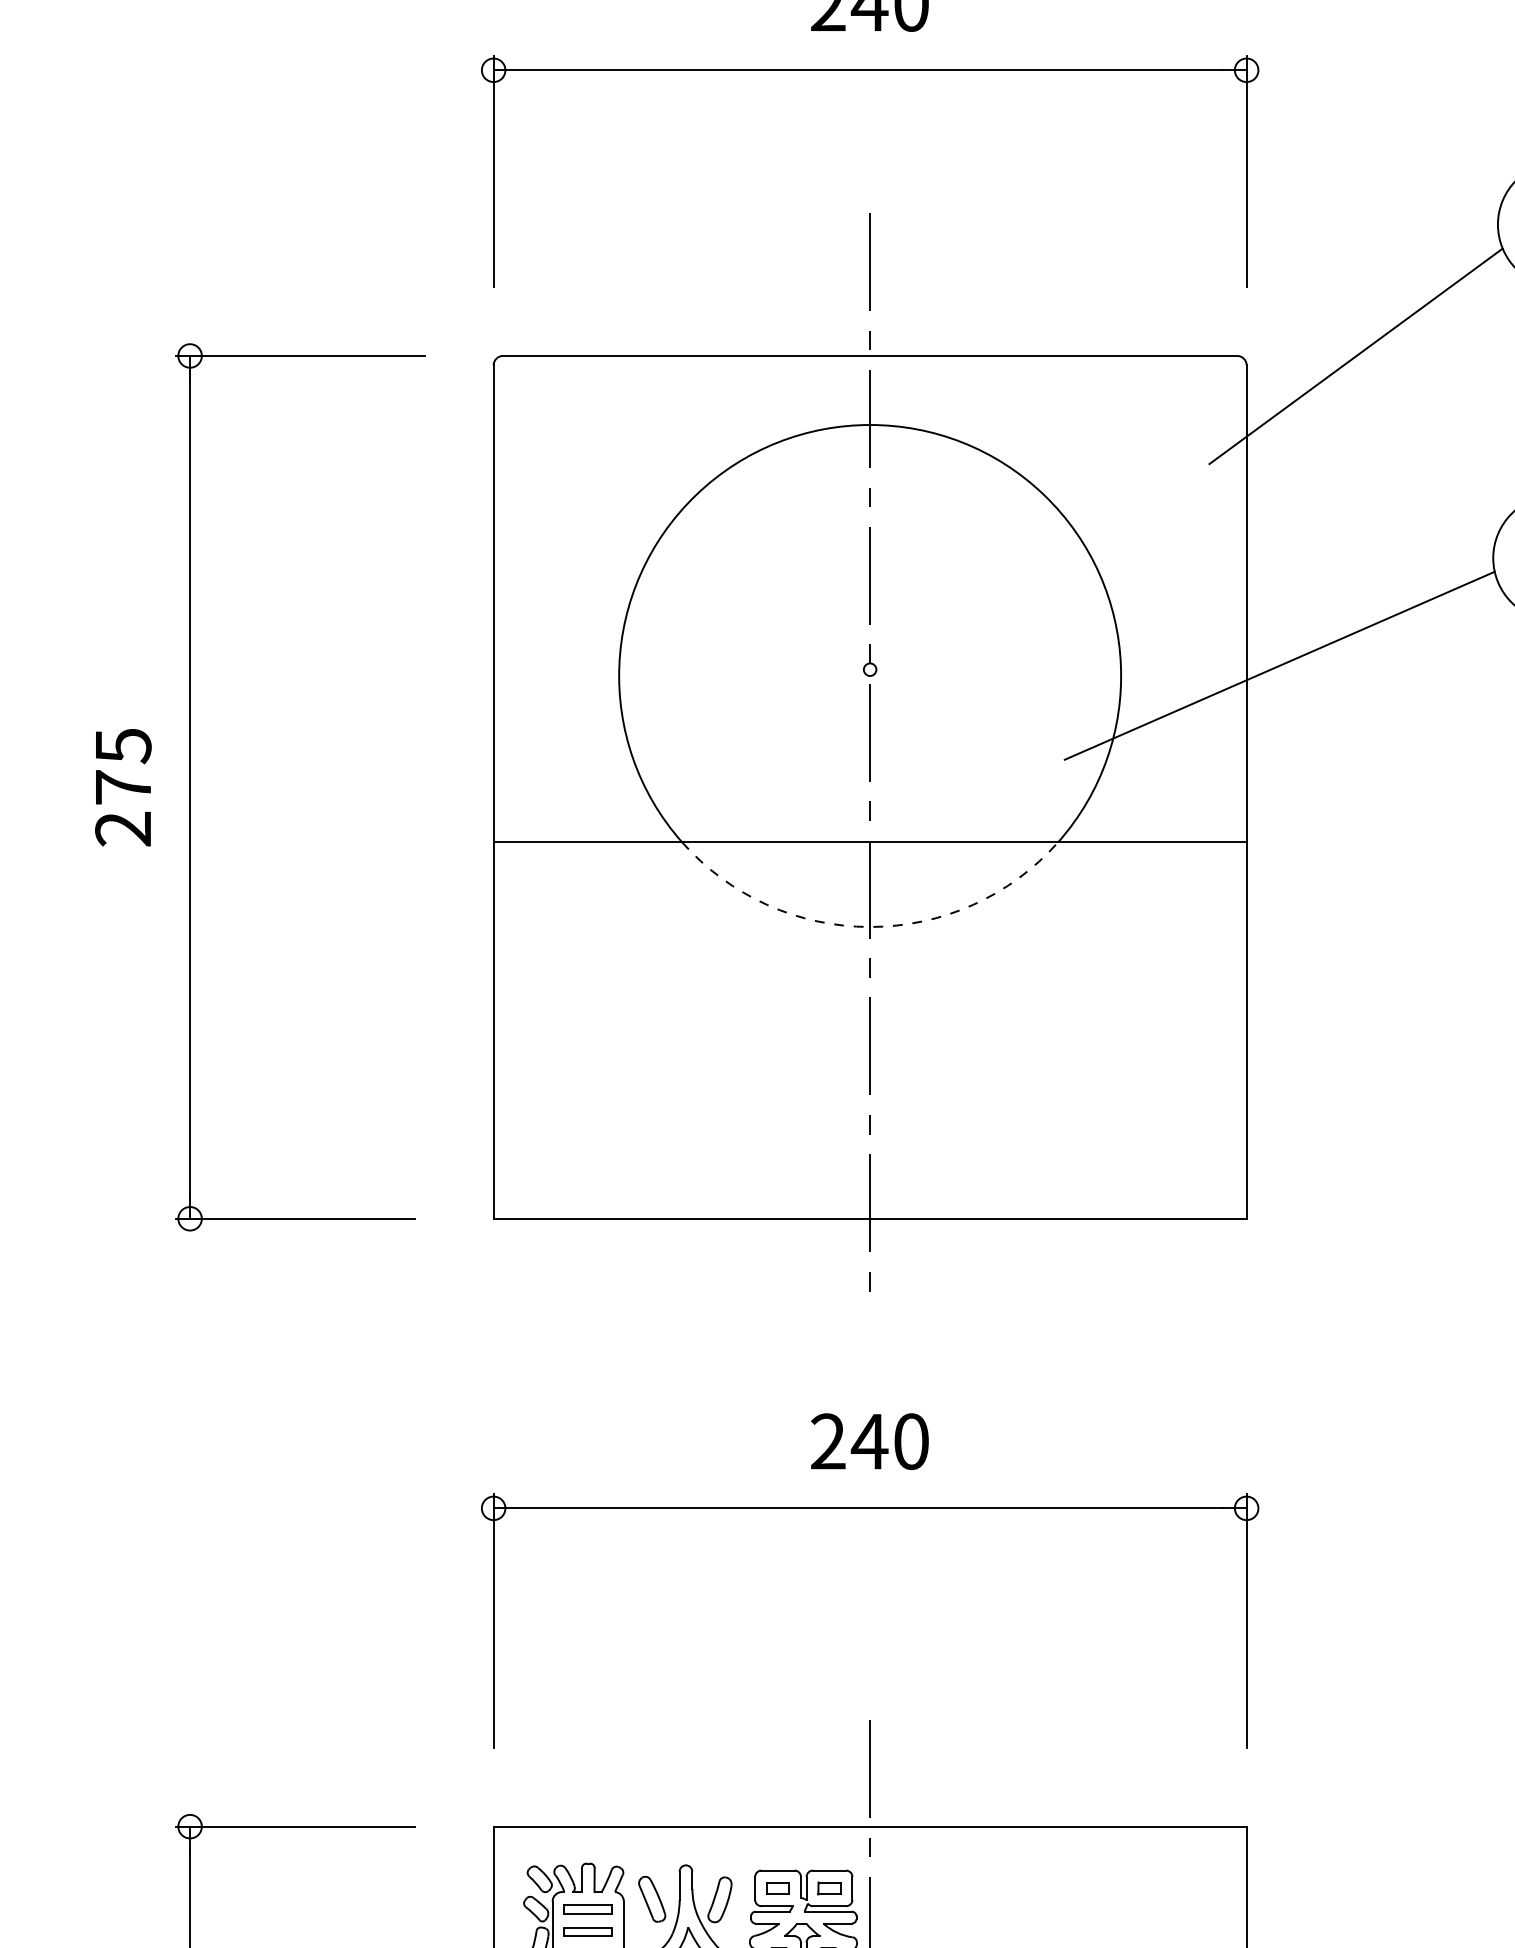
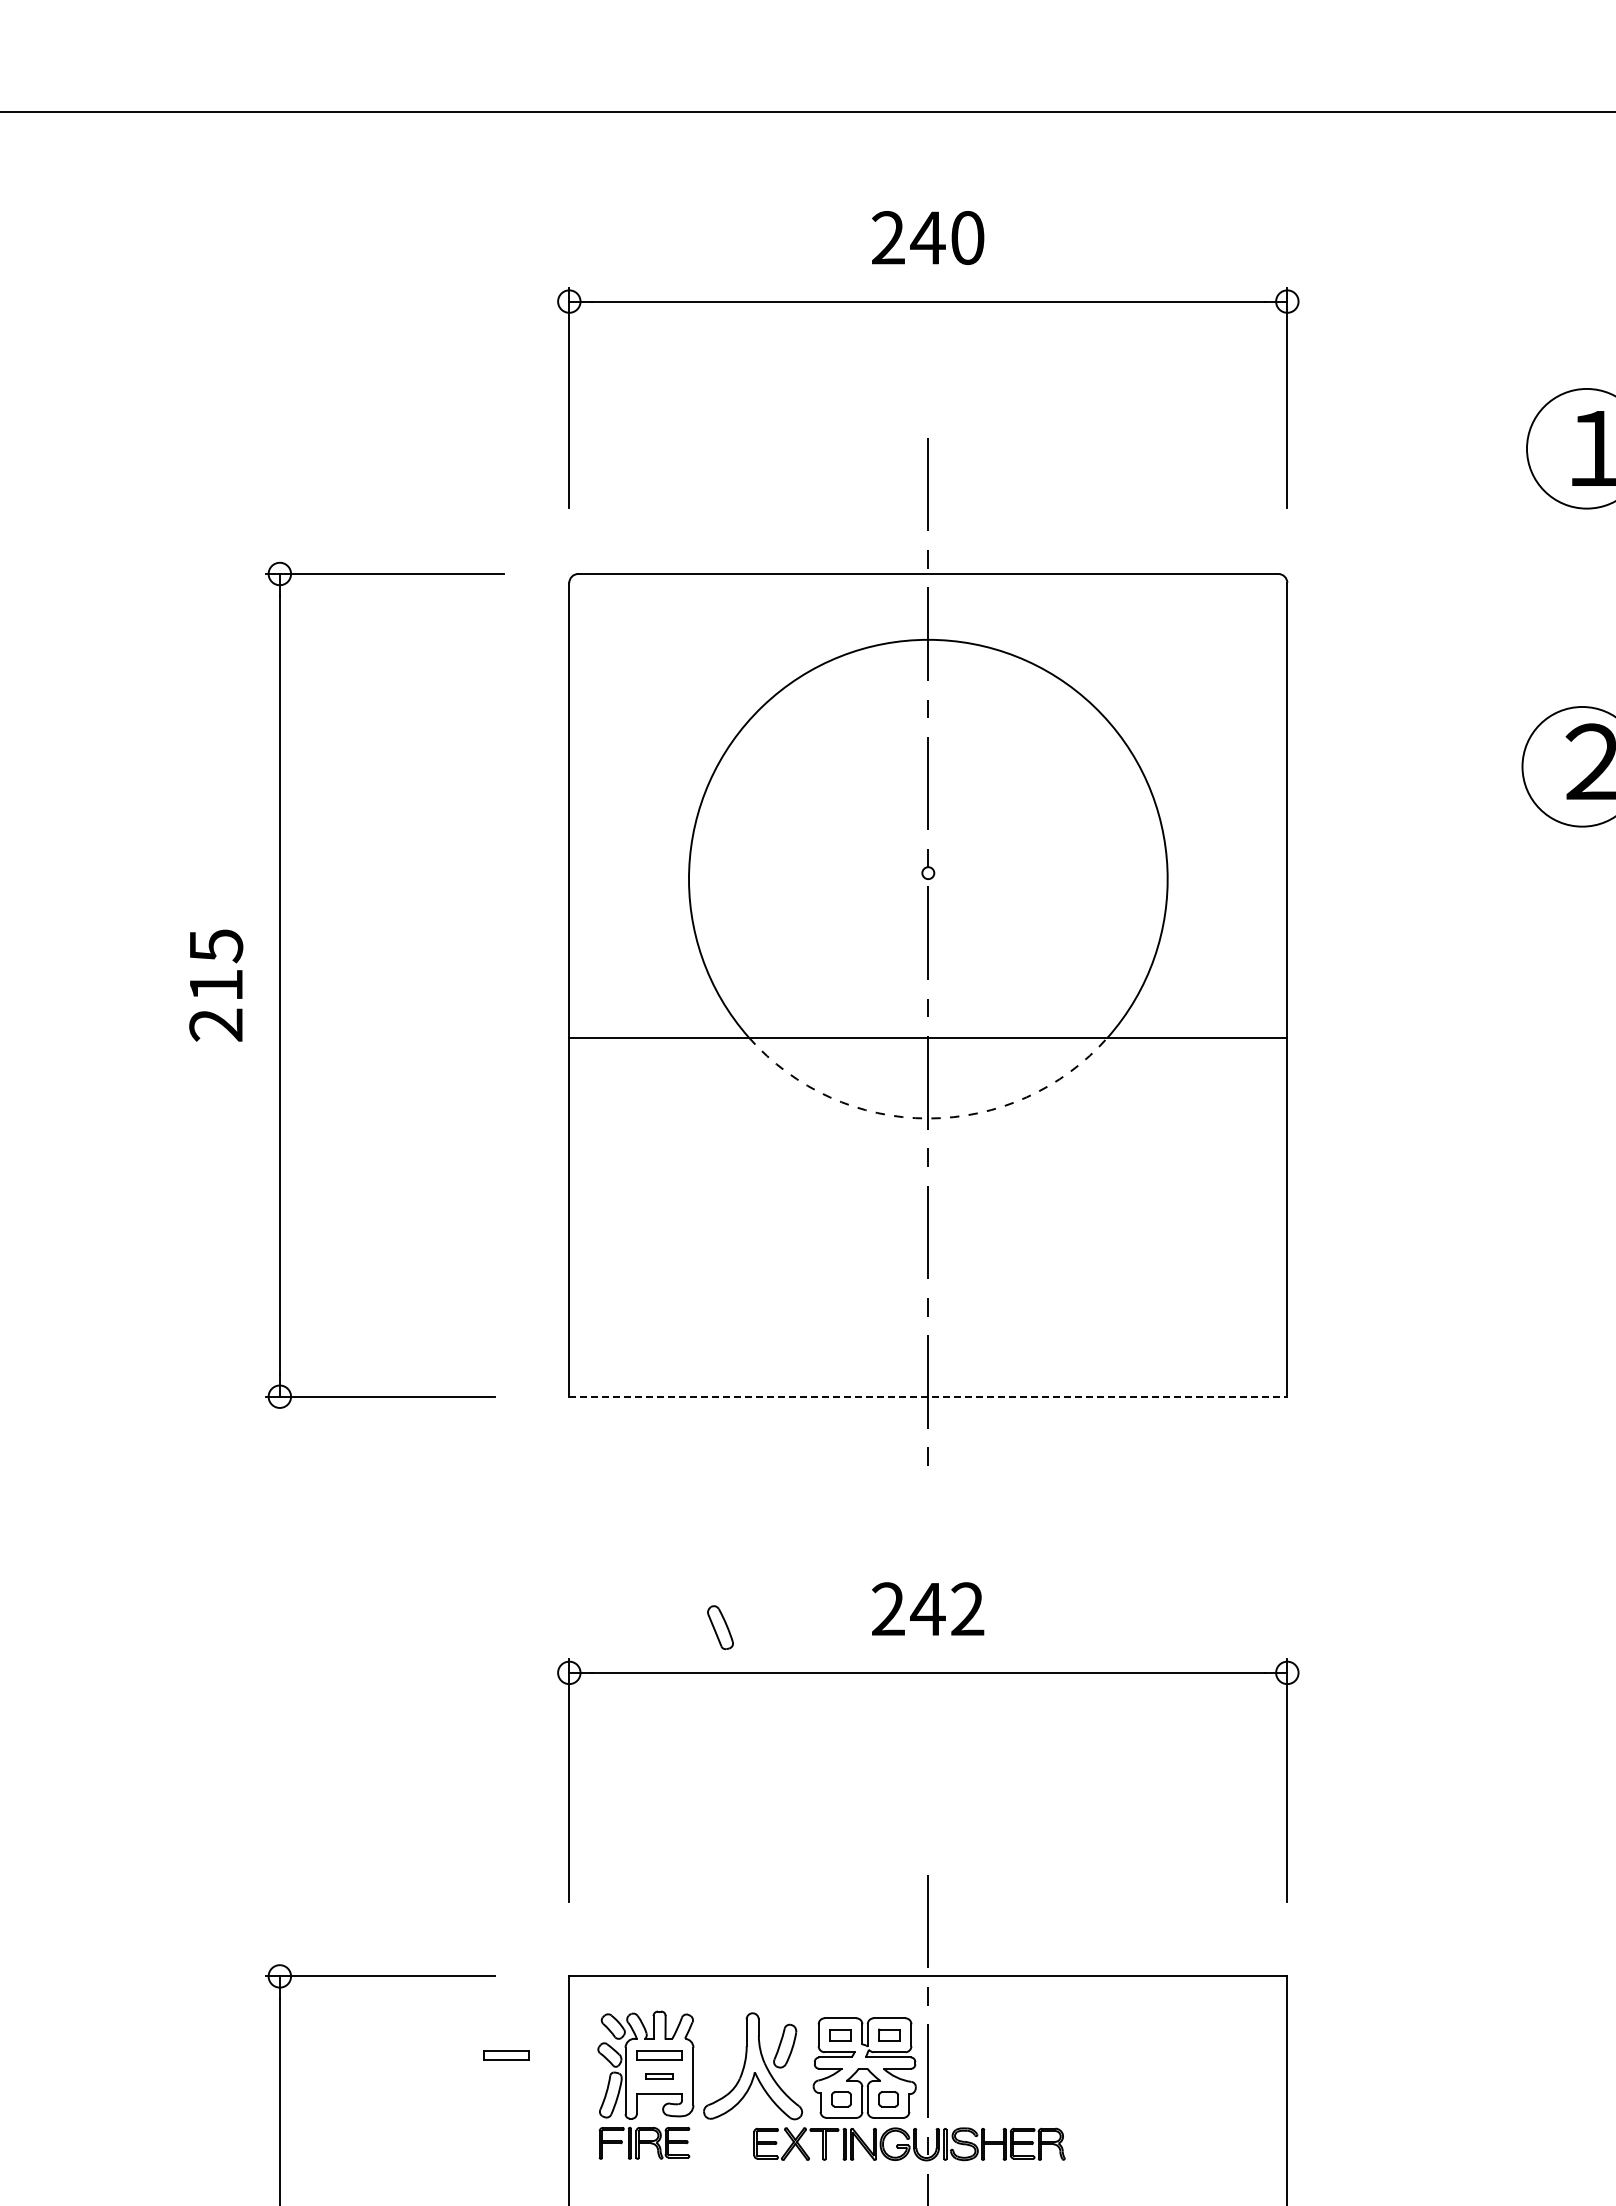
line: (1355, 356) -> (1391, 574), removed
line: (1279, 665) -> (1318, 869), removed
text: (123, 787) -> (216, 985), 275 -> 215
line: (870, 1218) -> (928, 1396), solid -> dashed
text: (911, 1441) -> (967, 1609), 240 -> 242
part: (652, 1899) -> (720, 1627), moved
part: (427, 1909) -> (506, 2055), added
part: (588, 1931) -> (659, 2076), size x0.6

